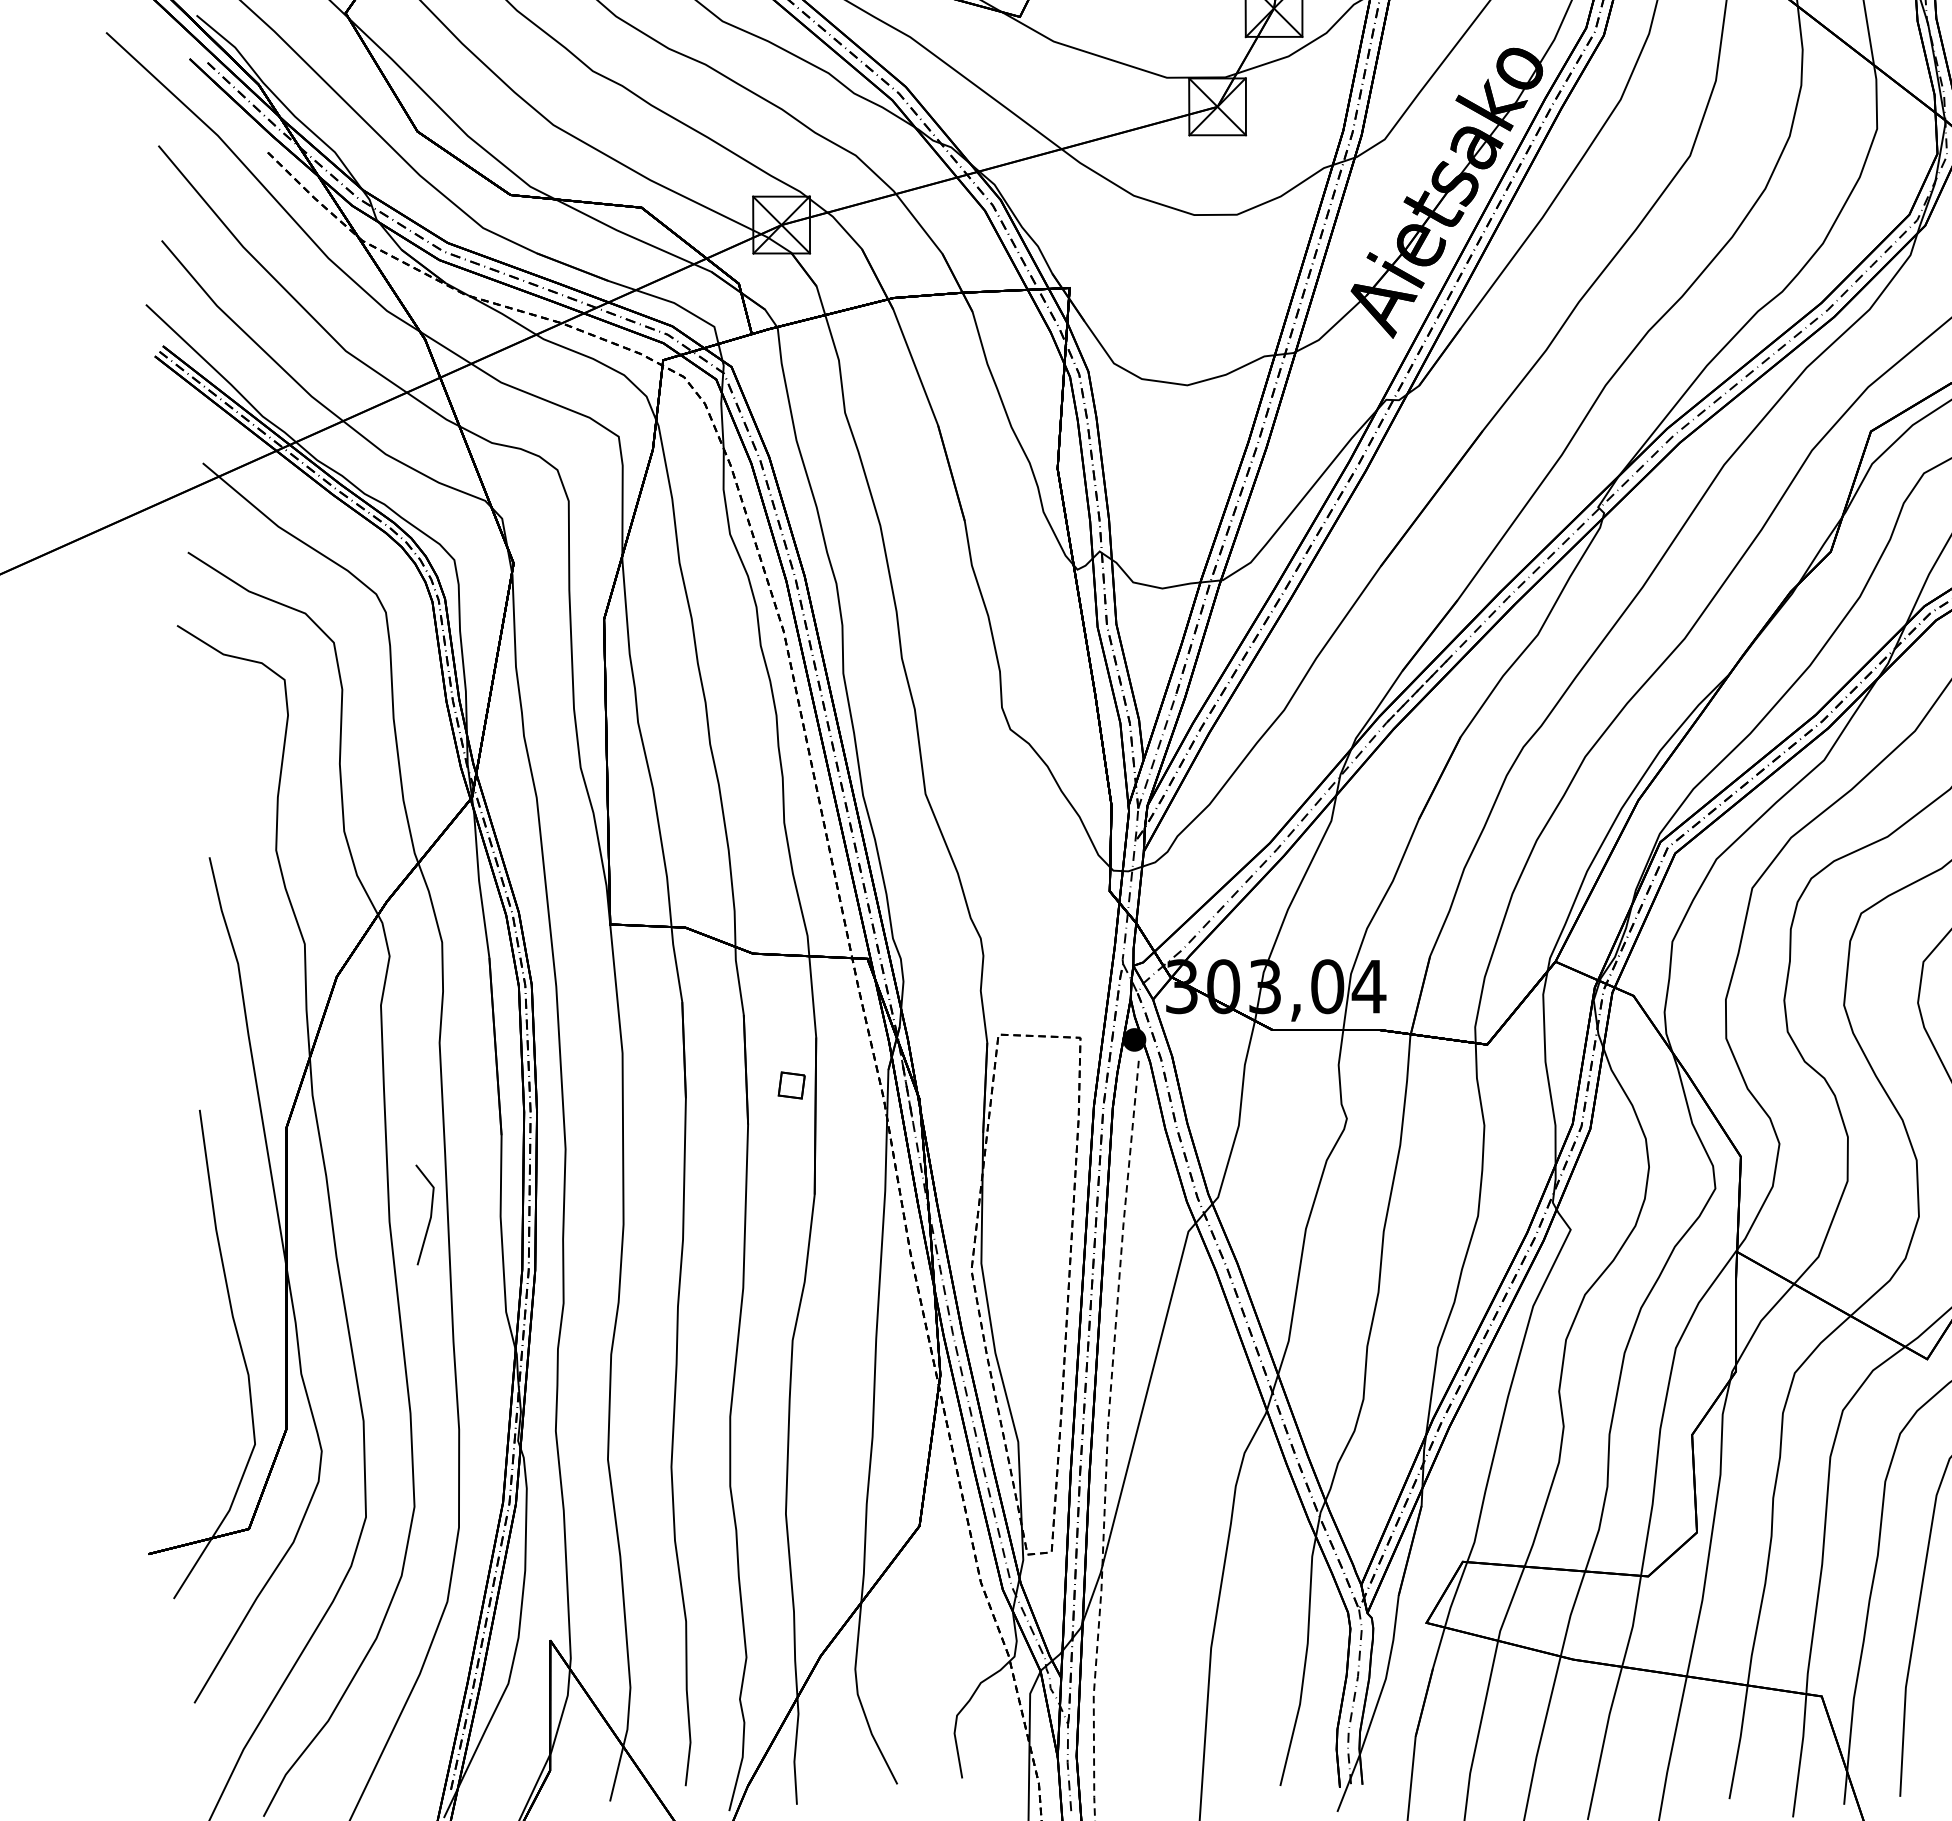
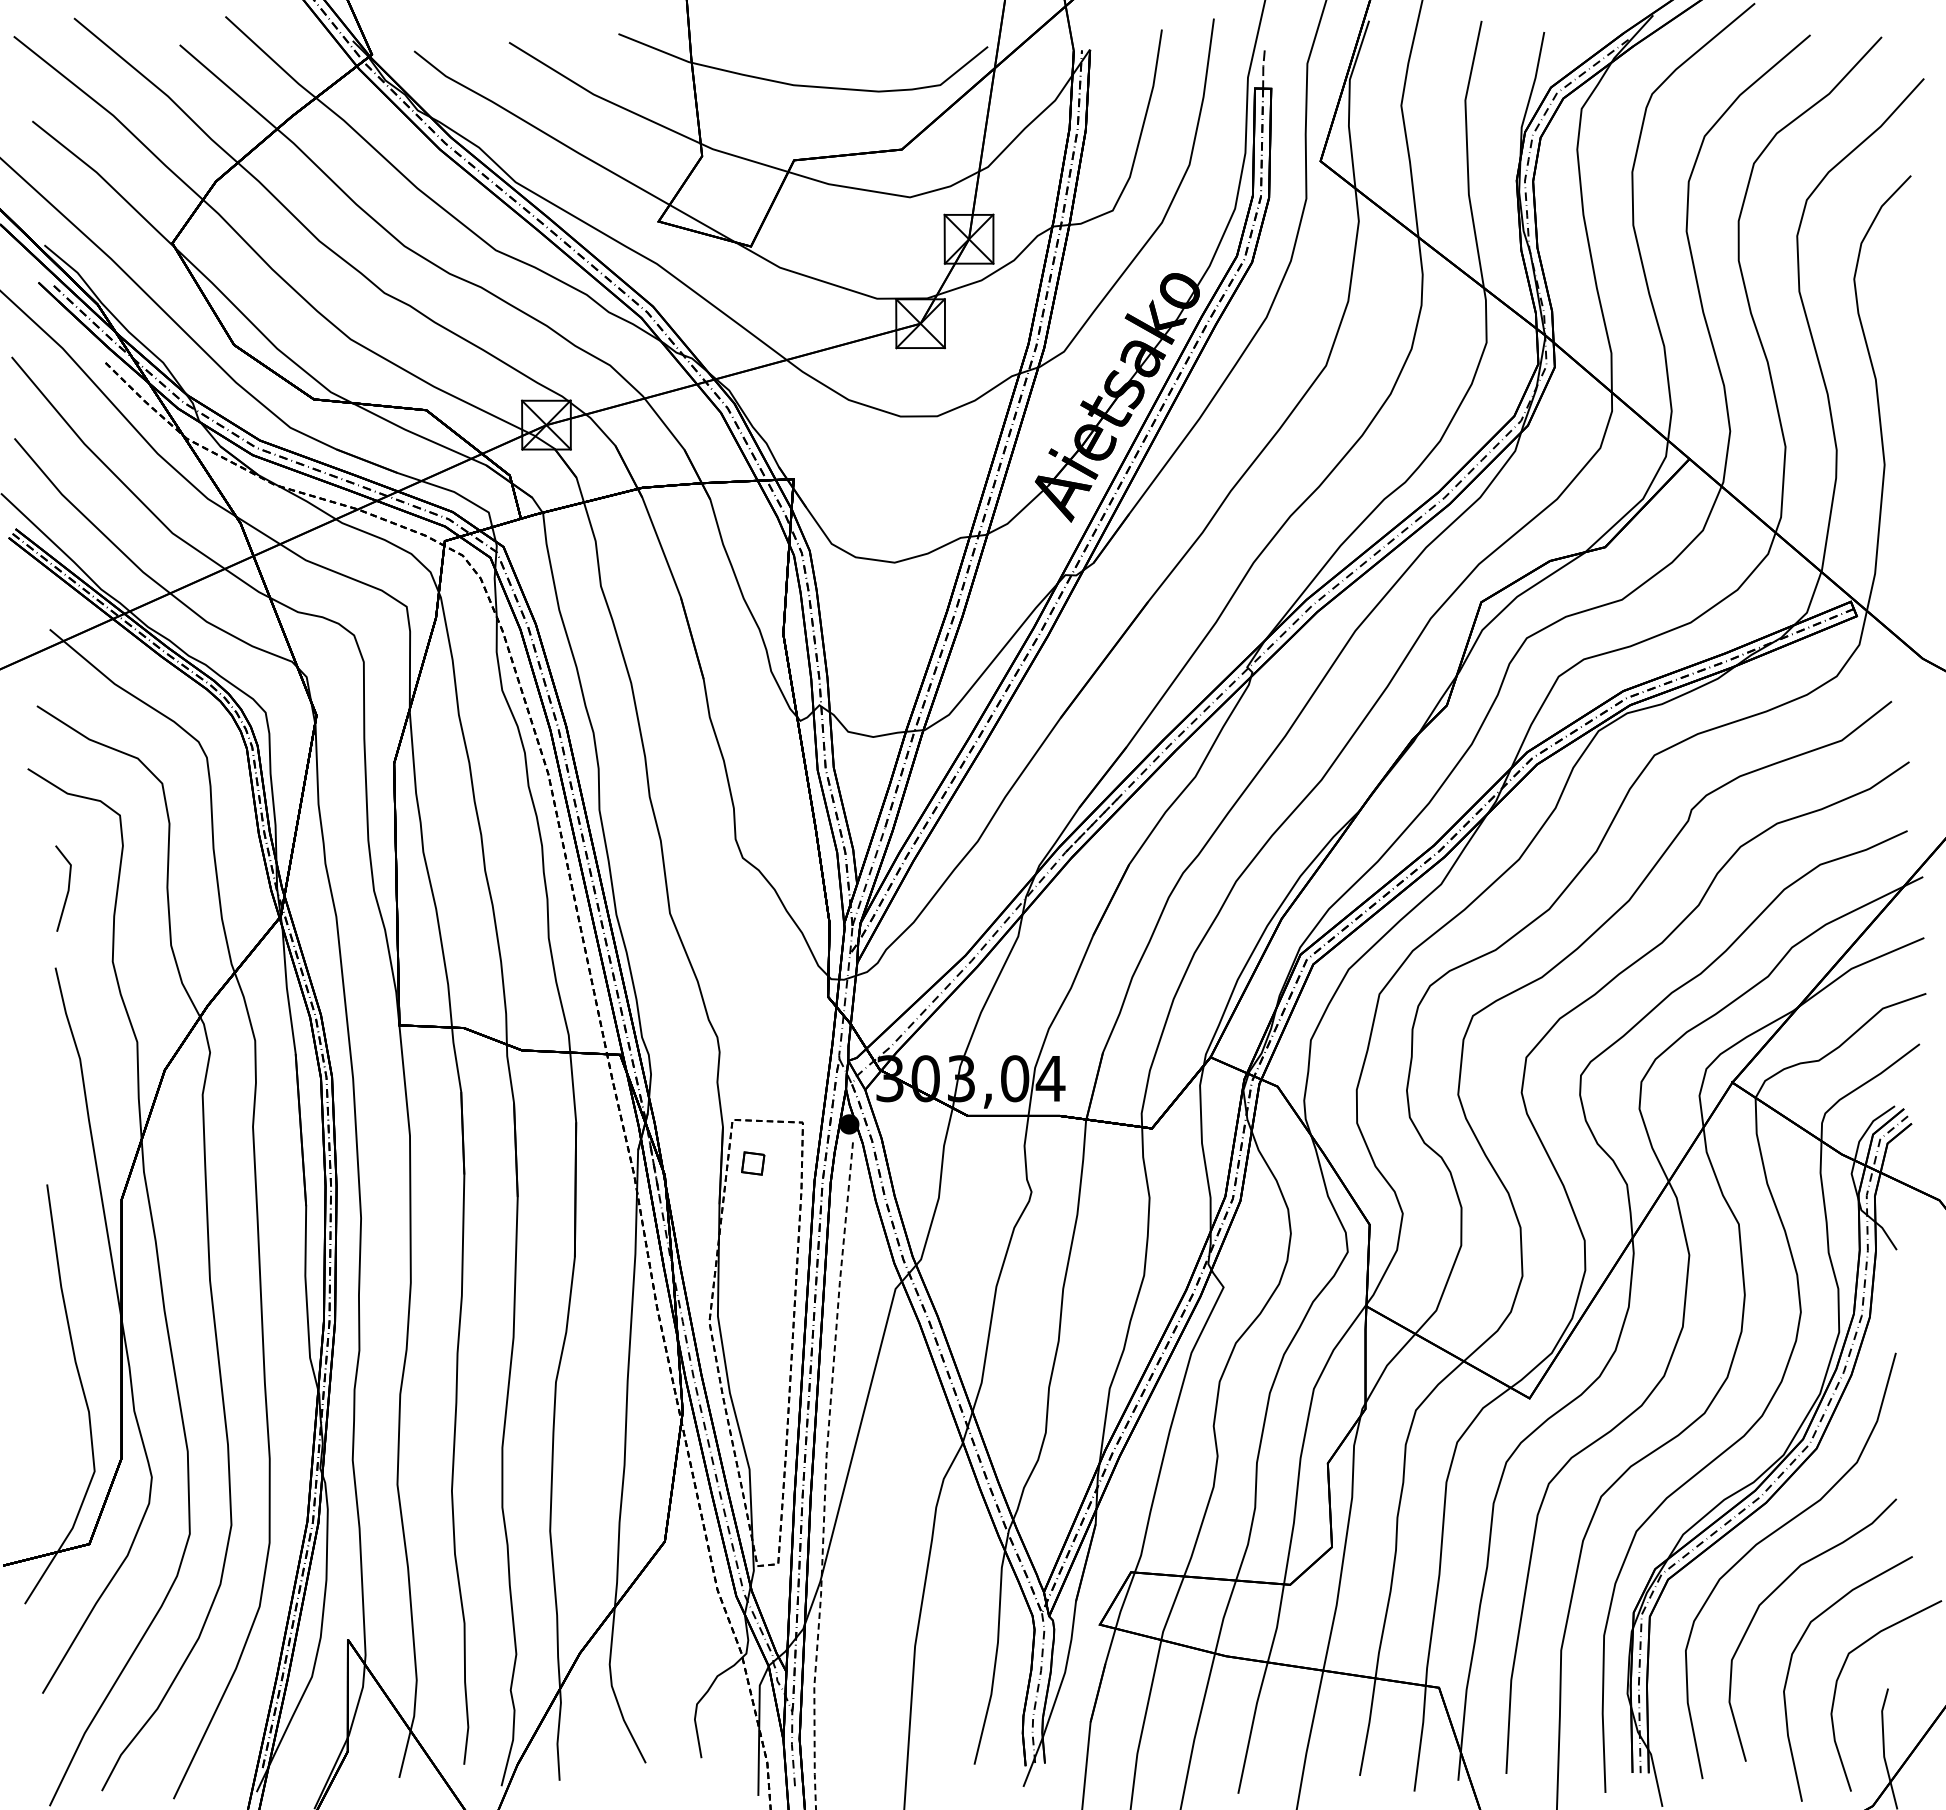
part: (792, 1085) -> (753, 1163), moved
line: (429, 1214) -> (67, 888), moved

